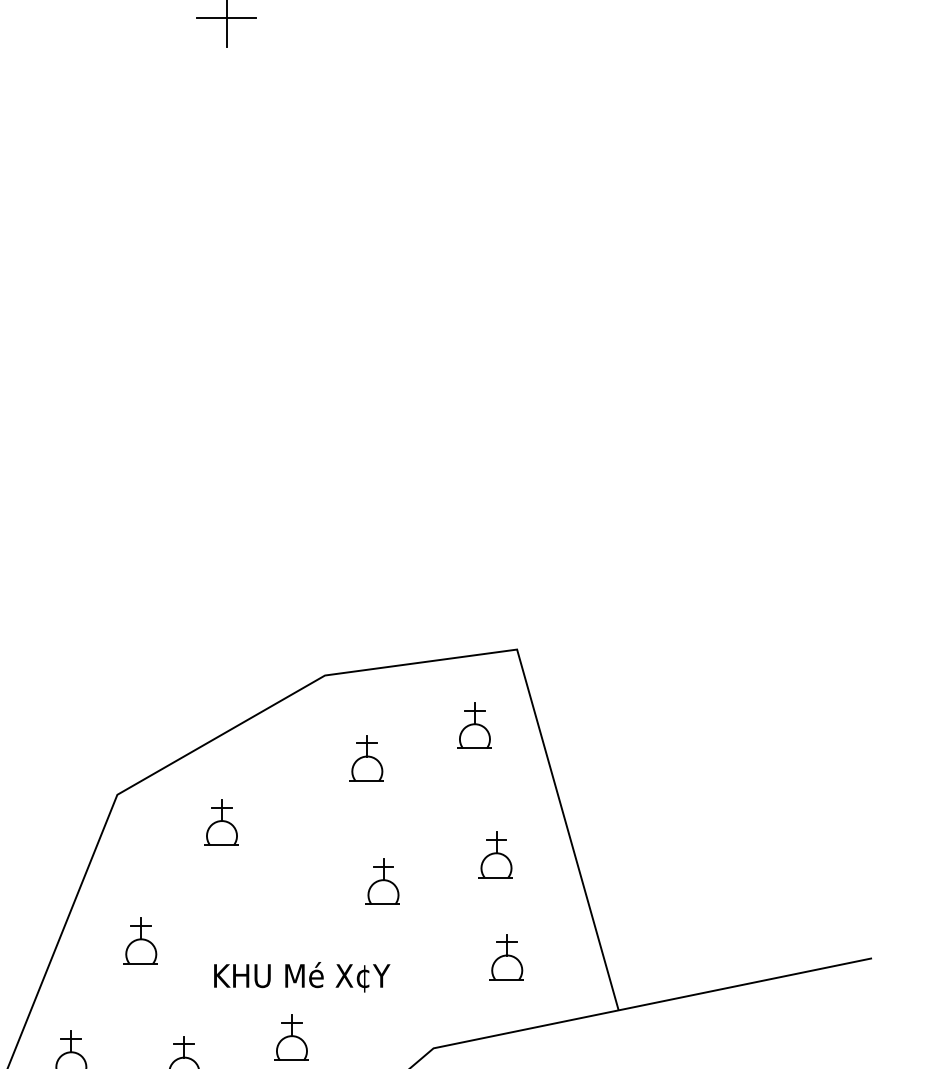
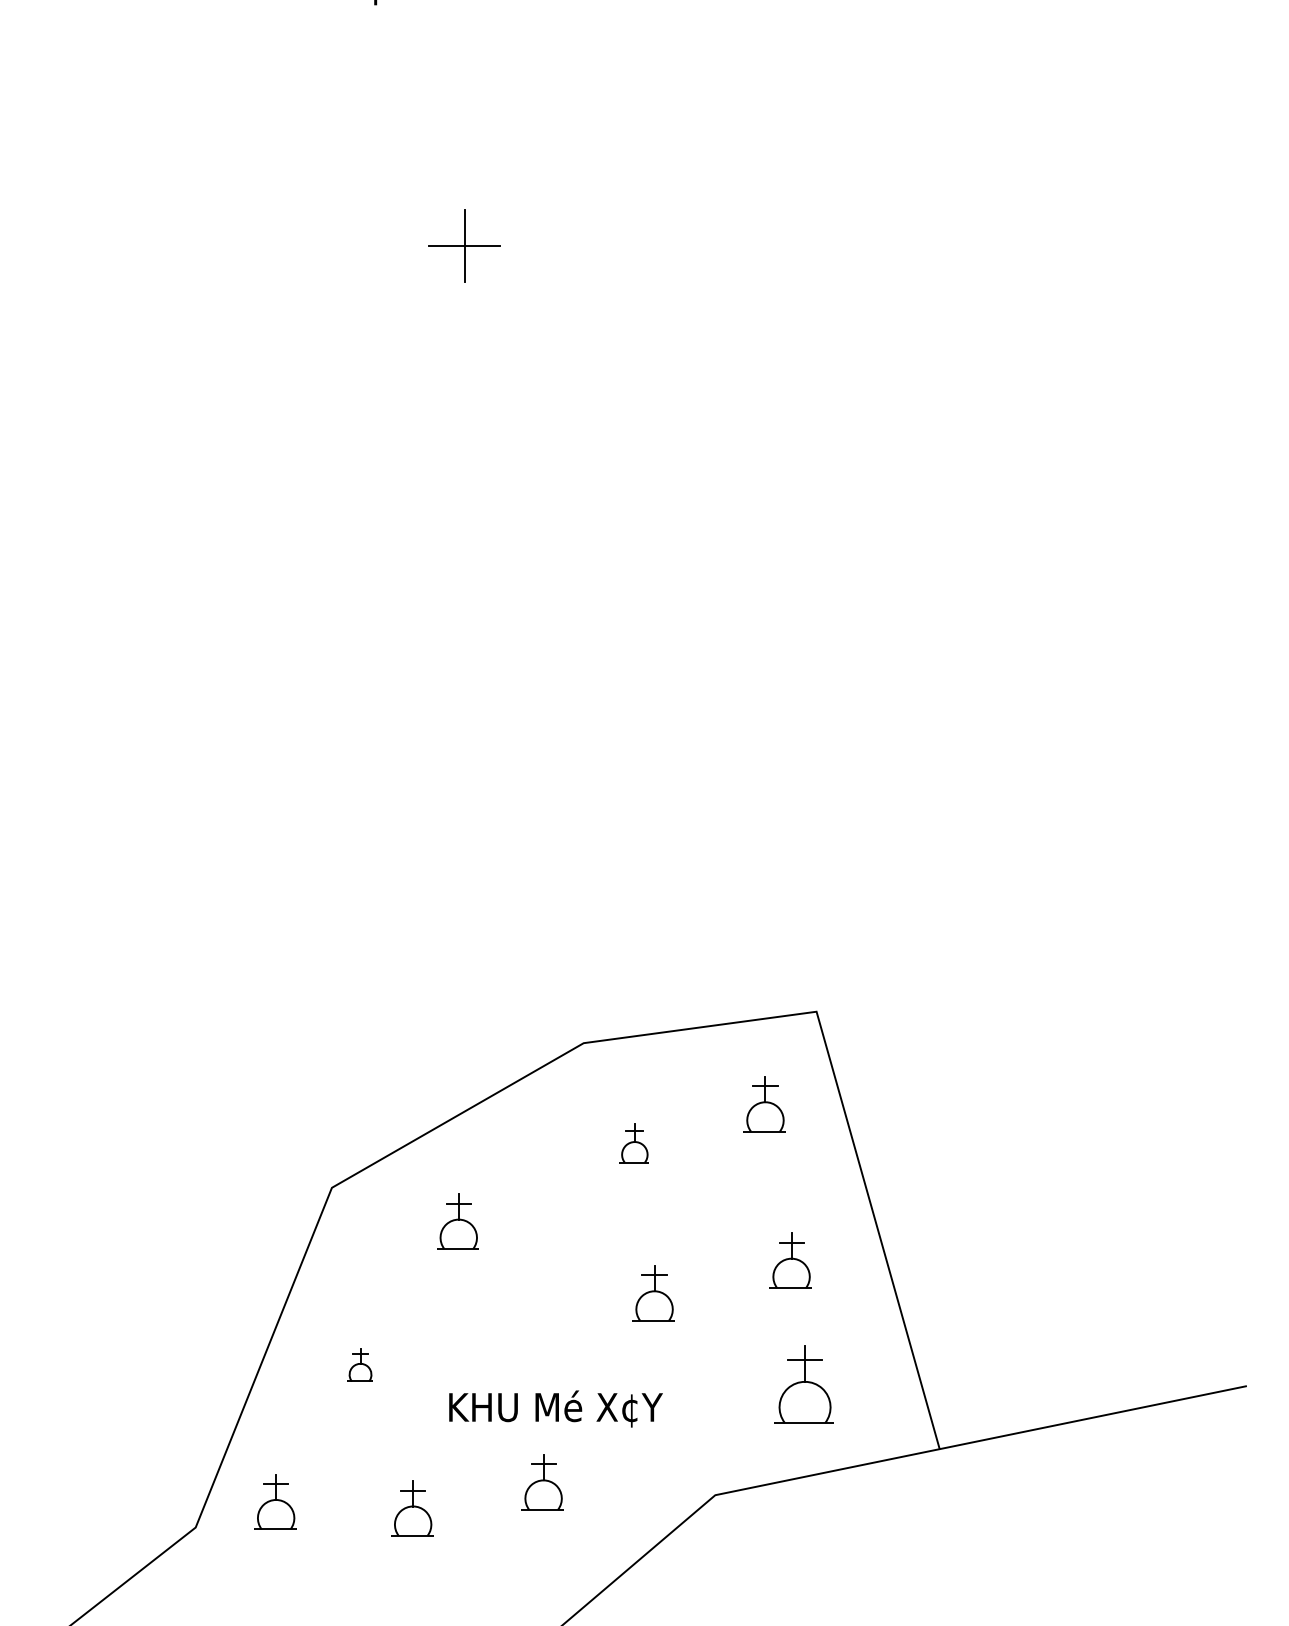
part: (366, 758) -> (634, 1143), size x0.7
part: (140, 940) -> (359, 1364), size x0.6
part: (506, 957) -> (803, 1384), size x1.4

